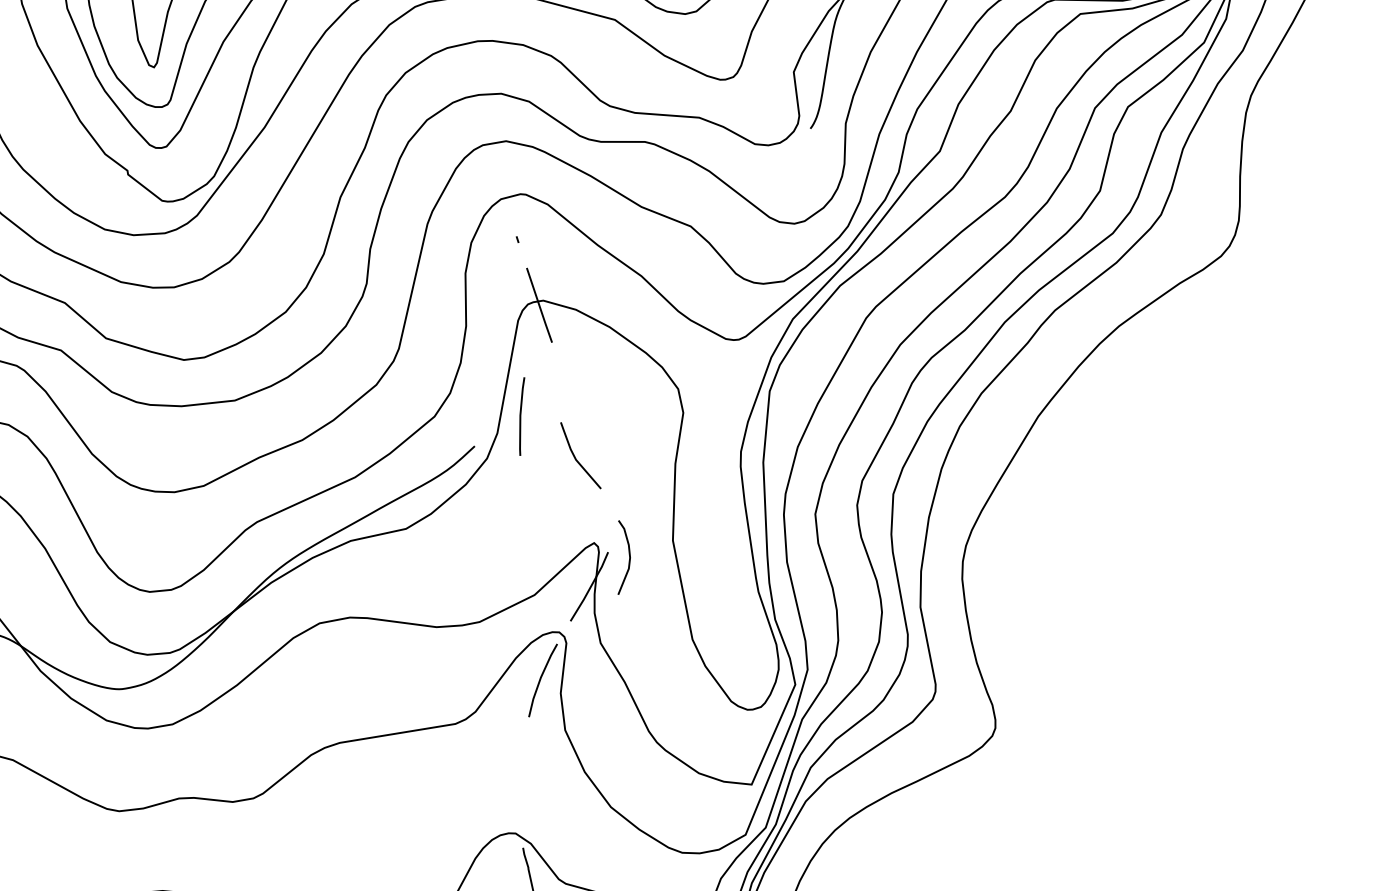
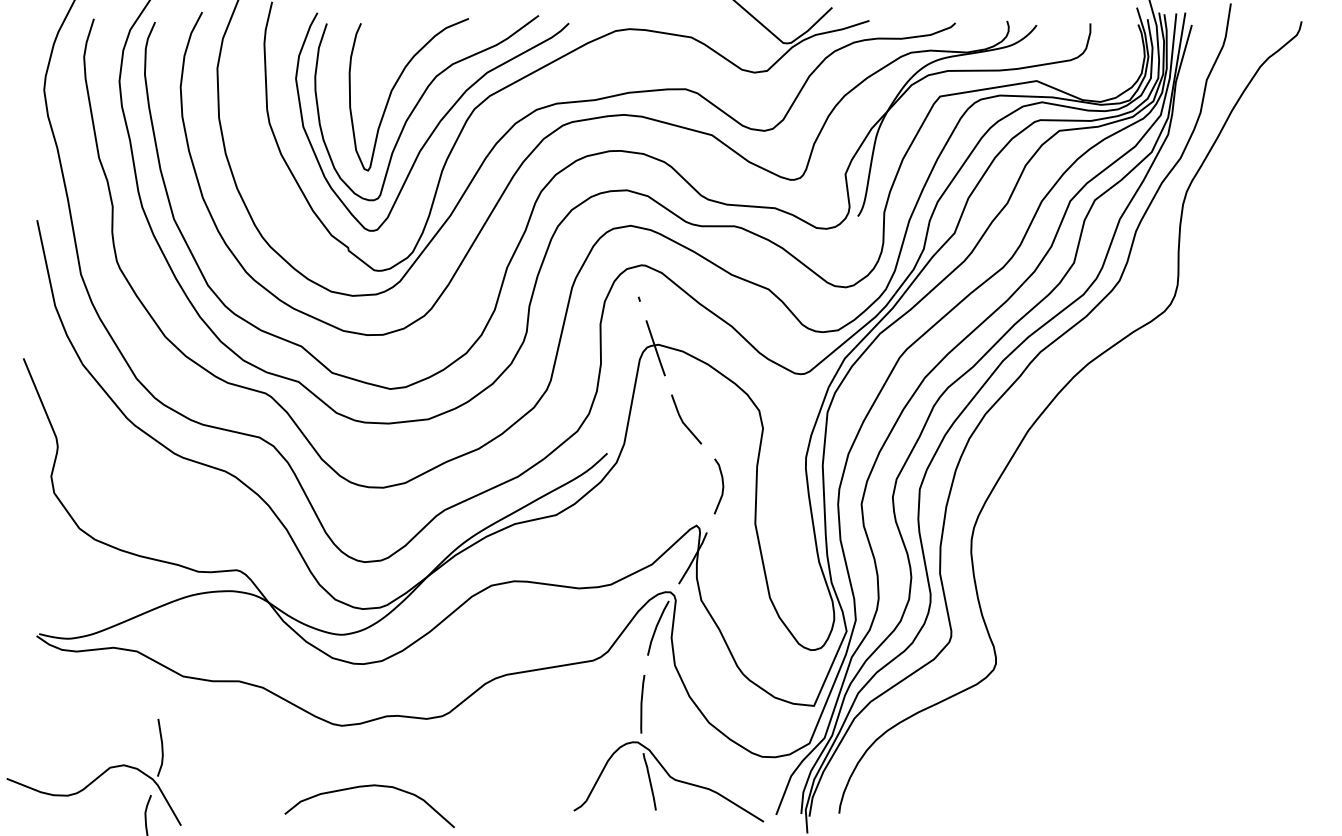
line: (521, 416) -> (642, 704), moved
line: (576, 458) -> (683, 421), moved
curve: (628, 557) -> (722, 486), moved

